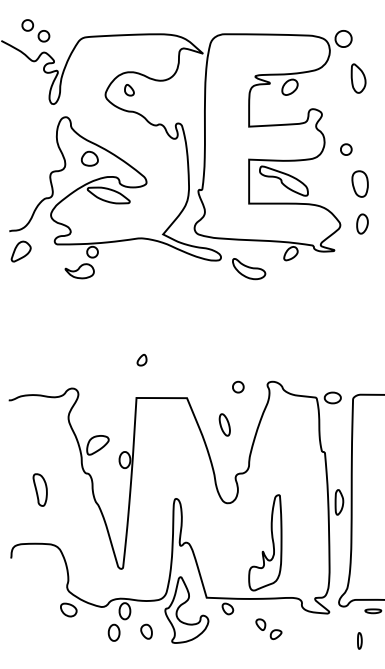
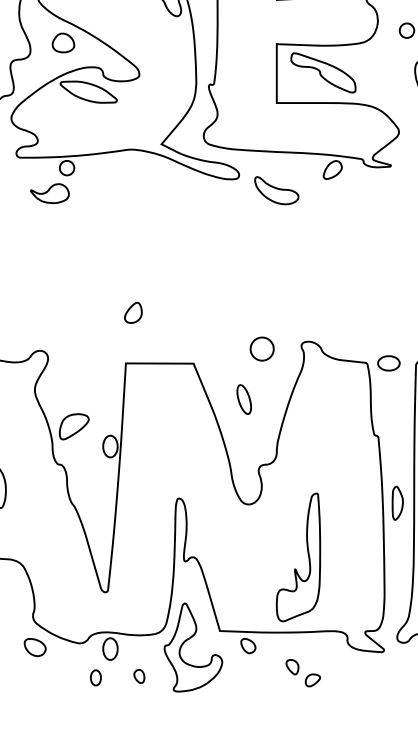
part: (141, 359) -> (132, 311), size x1.4
part: (238, 386) -> (262, 348), size x1.6
part: (146, 631) -> (139, 676), size x0.7
part: (113, 632) -> (95, 677), size x0.7

